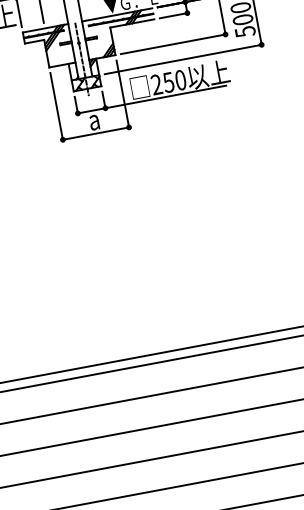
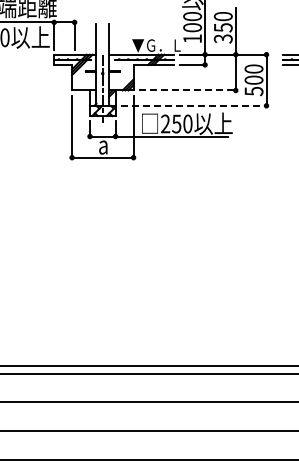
line: (173, 44) -> (187, 90), solid -> dashed
line: (183, 59) -> (193, 105), solid -> dashed

